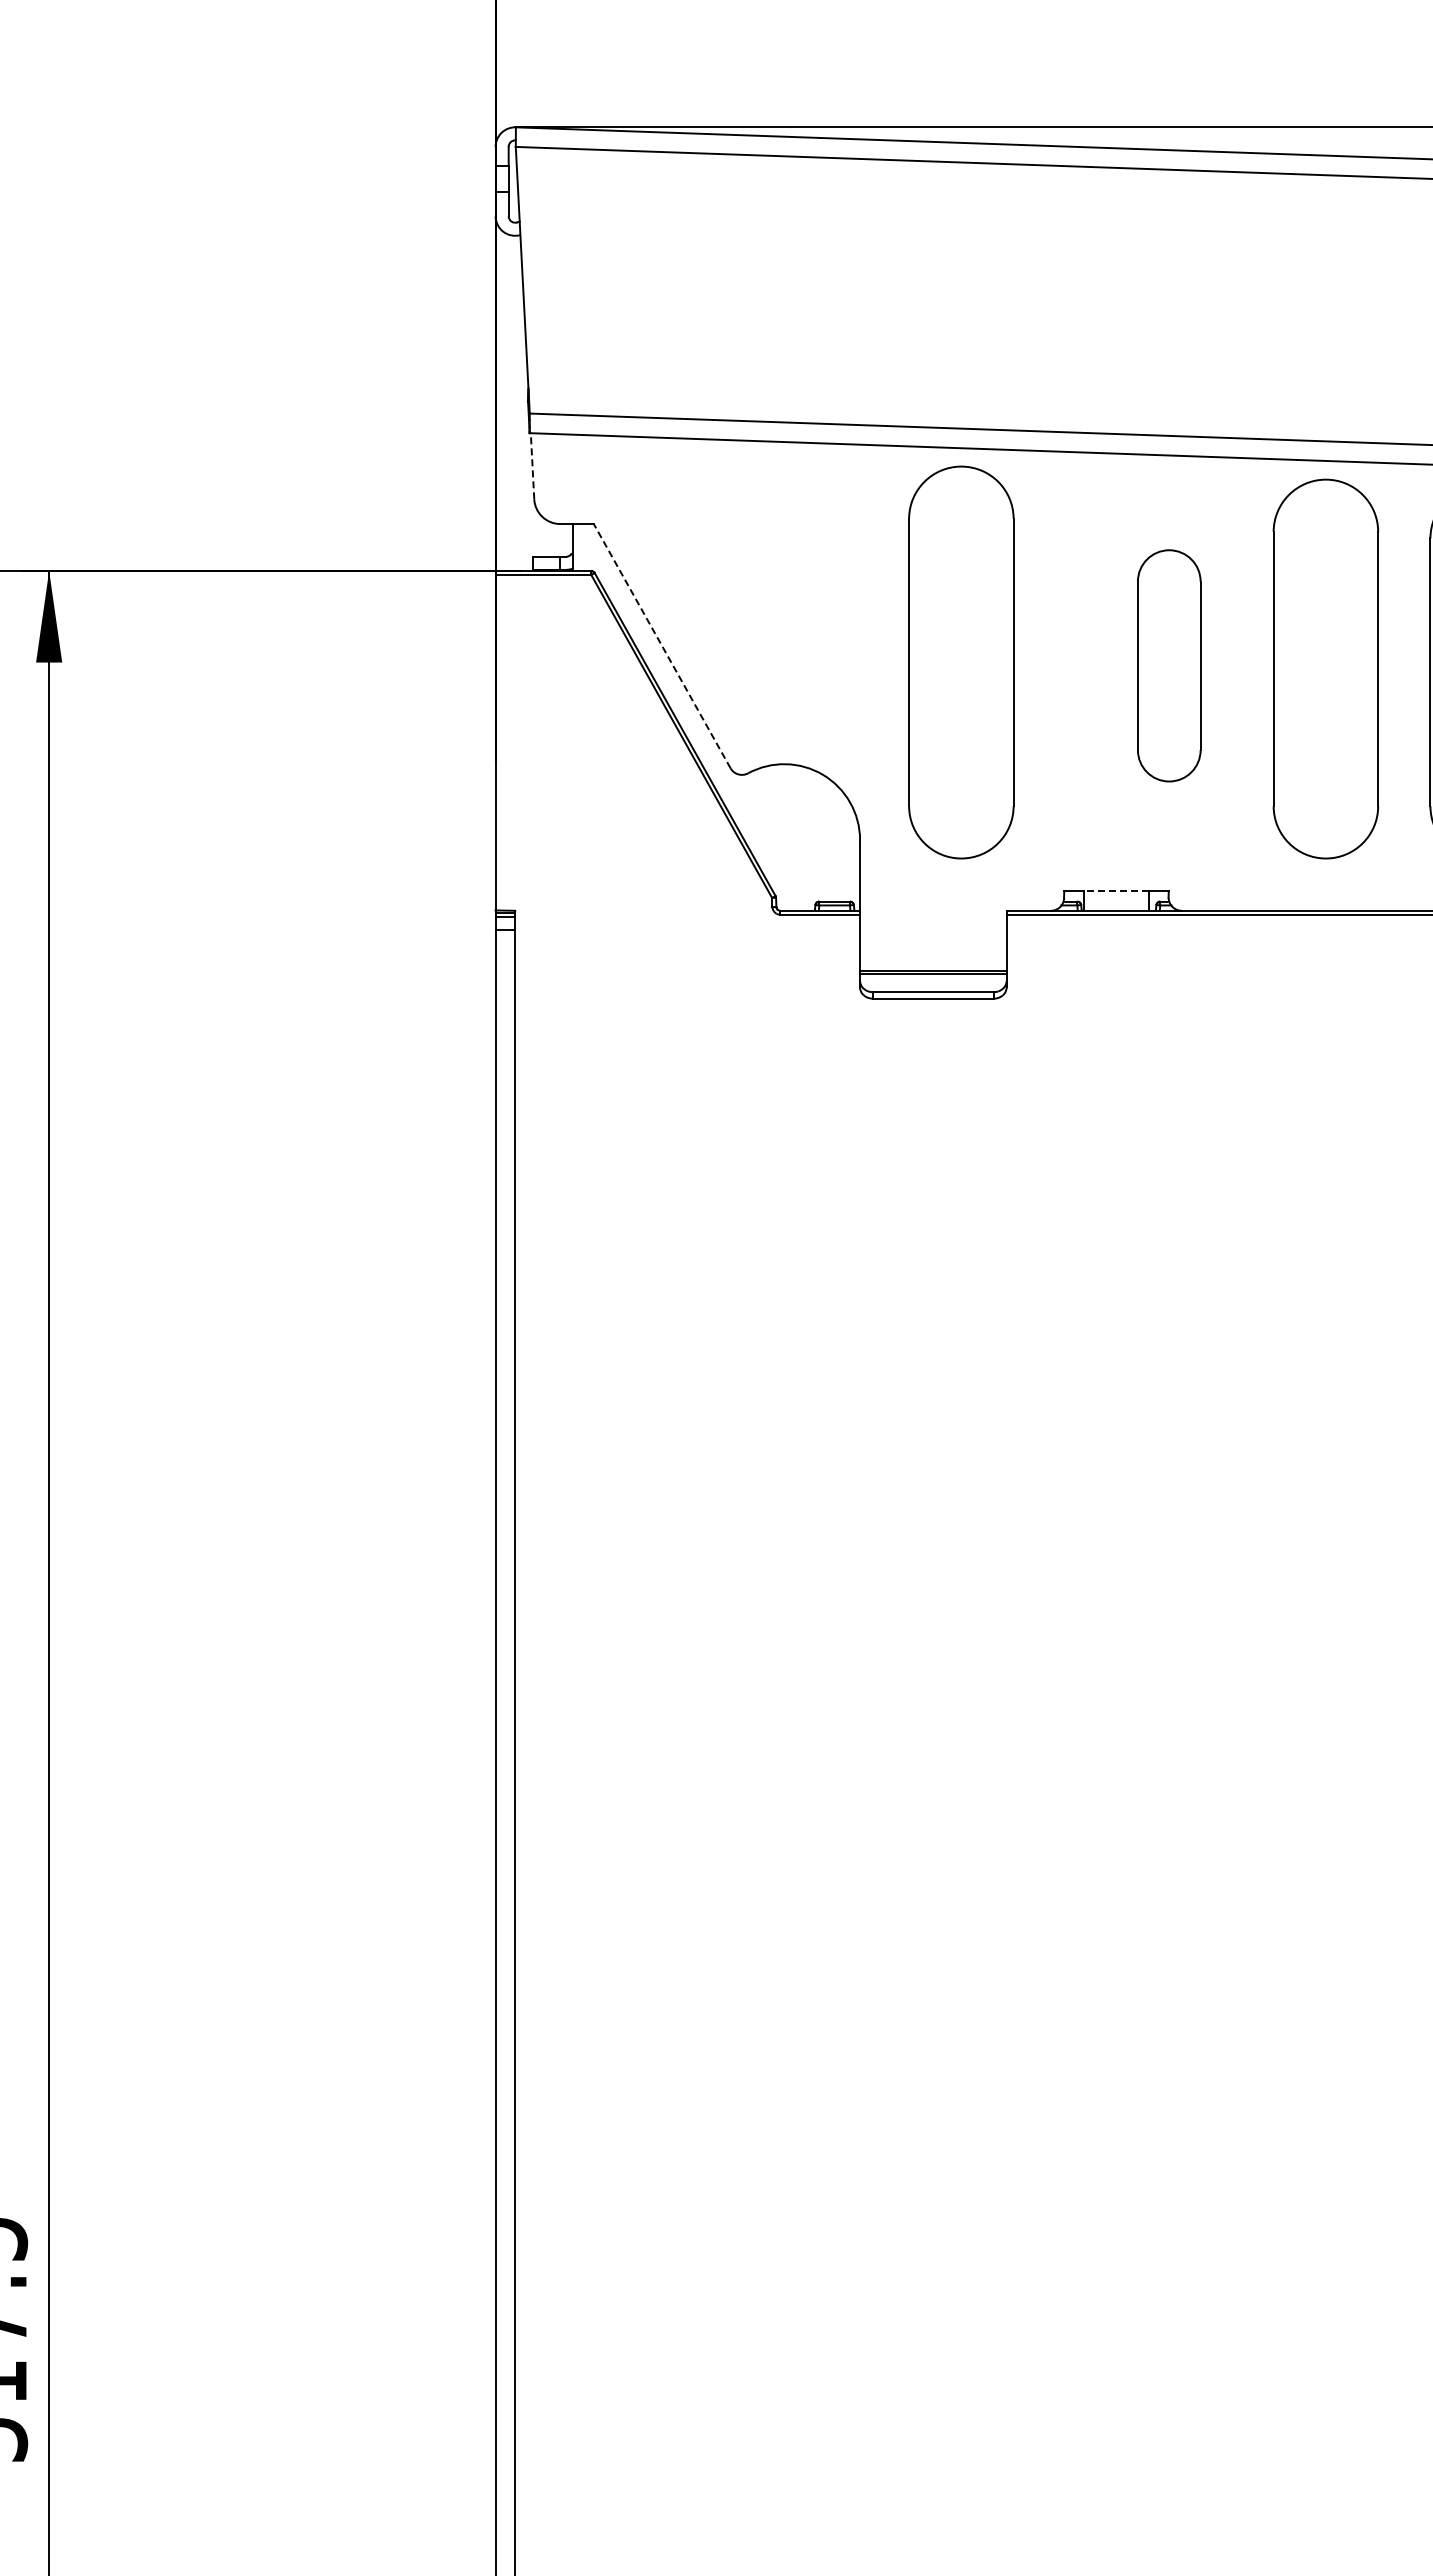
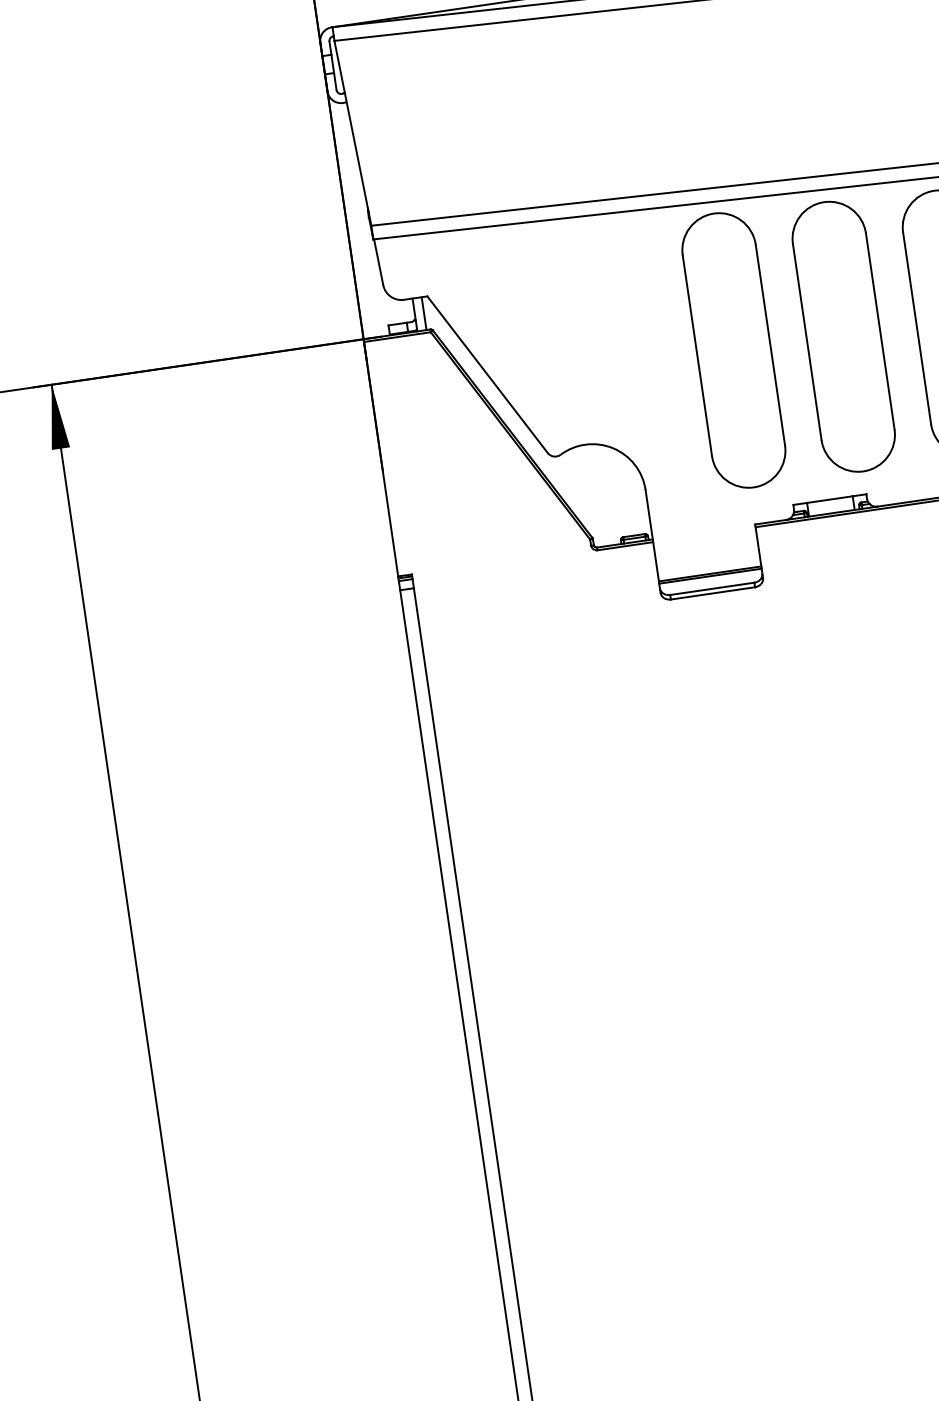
line: (532, 465) -> (378, 261), dashed -> solid
line: (585, 547) -> (423, 313), added
line: (662, 646) -> (487, 374), dashed -> solid
part: (961, 662) -> (733, 350), moved
part: (1169, 665) -> (843, 336), size x1.67
line: (1116, 891) -> (829, 499), dashed -> solid

